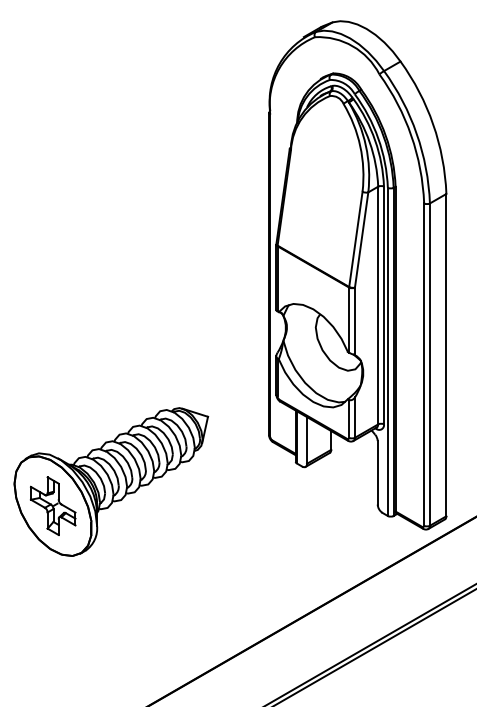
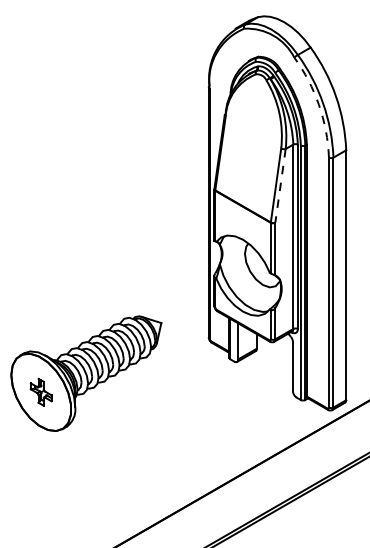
arc: (411, 135) -> (319, 104), solid -> dashed
line: (361, 240) -> (280, 186), solid -> dashed
part: (52, 505) -> (40, 391), size x0.6

